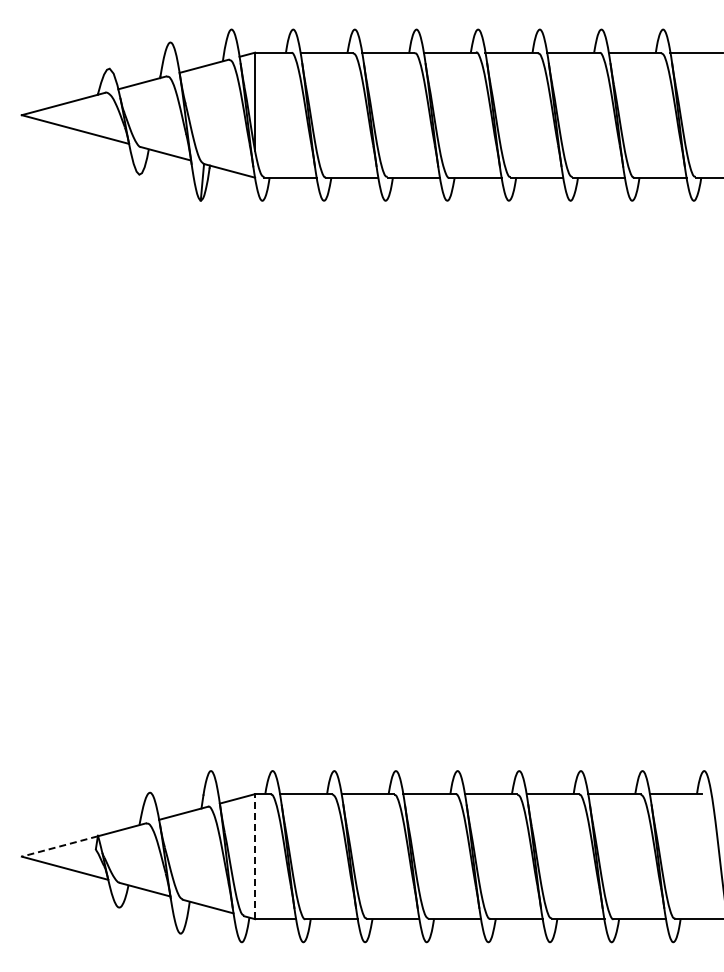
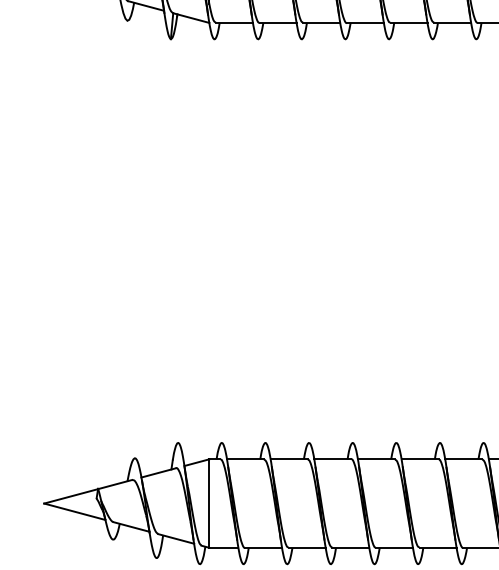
line: (59, 846) -> (70, 496), dashed -> solid
line: (255, 856) -> (209, 503), dashed -> solid

